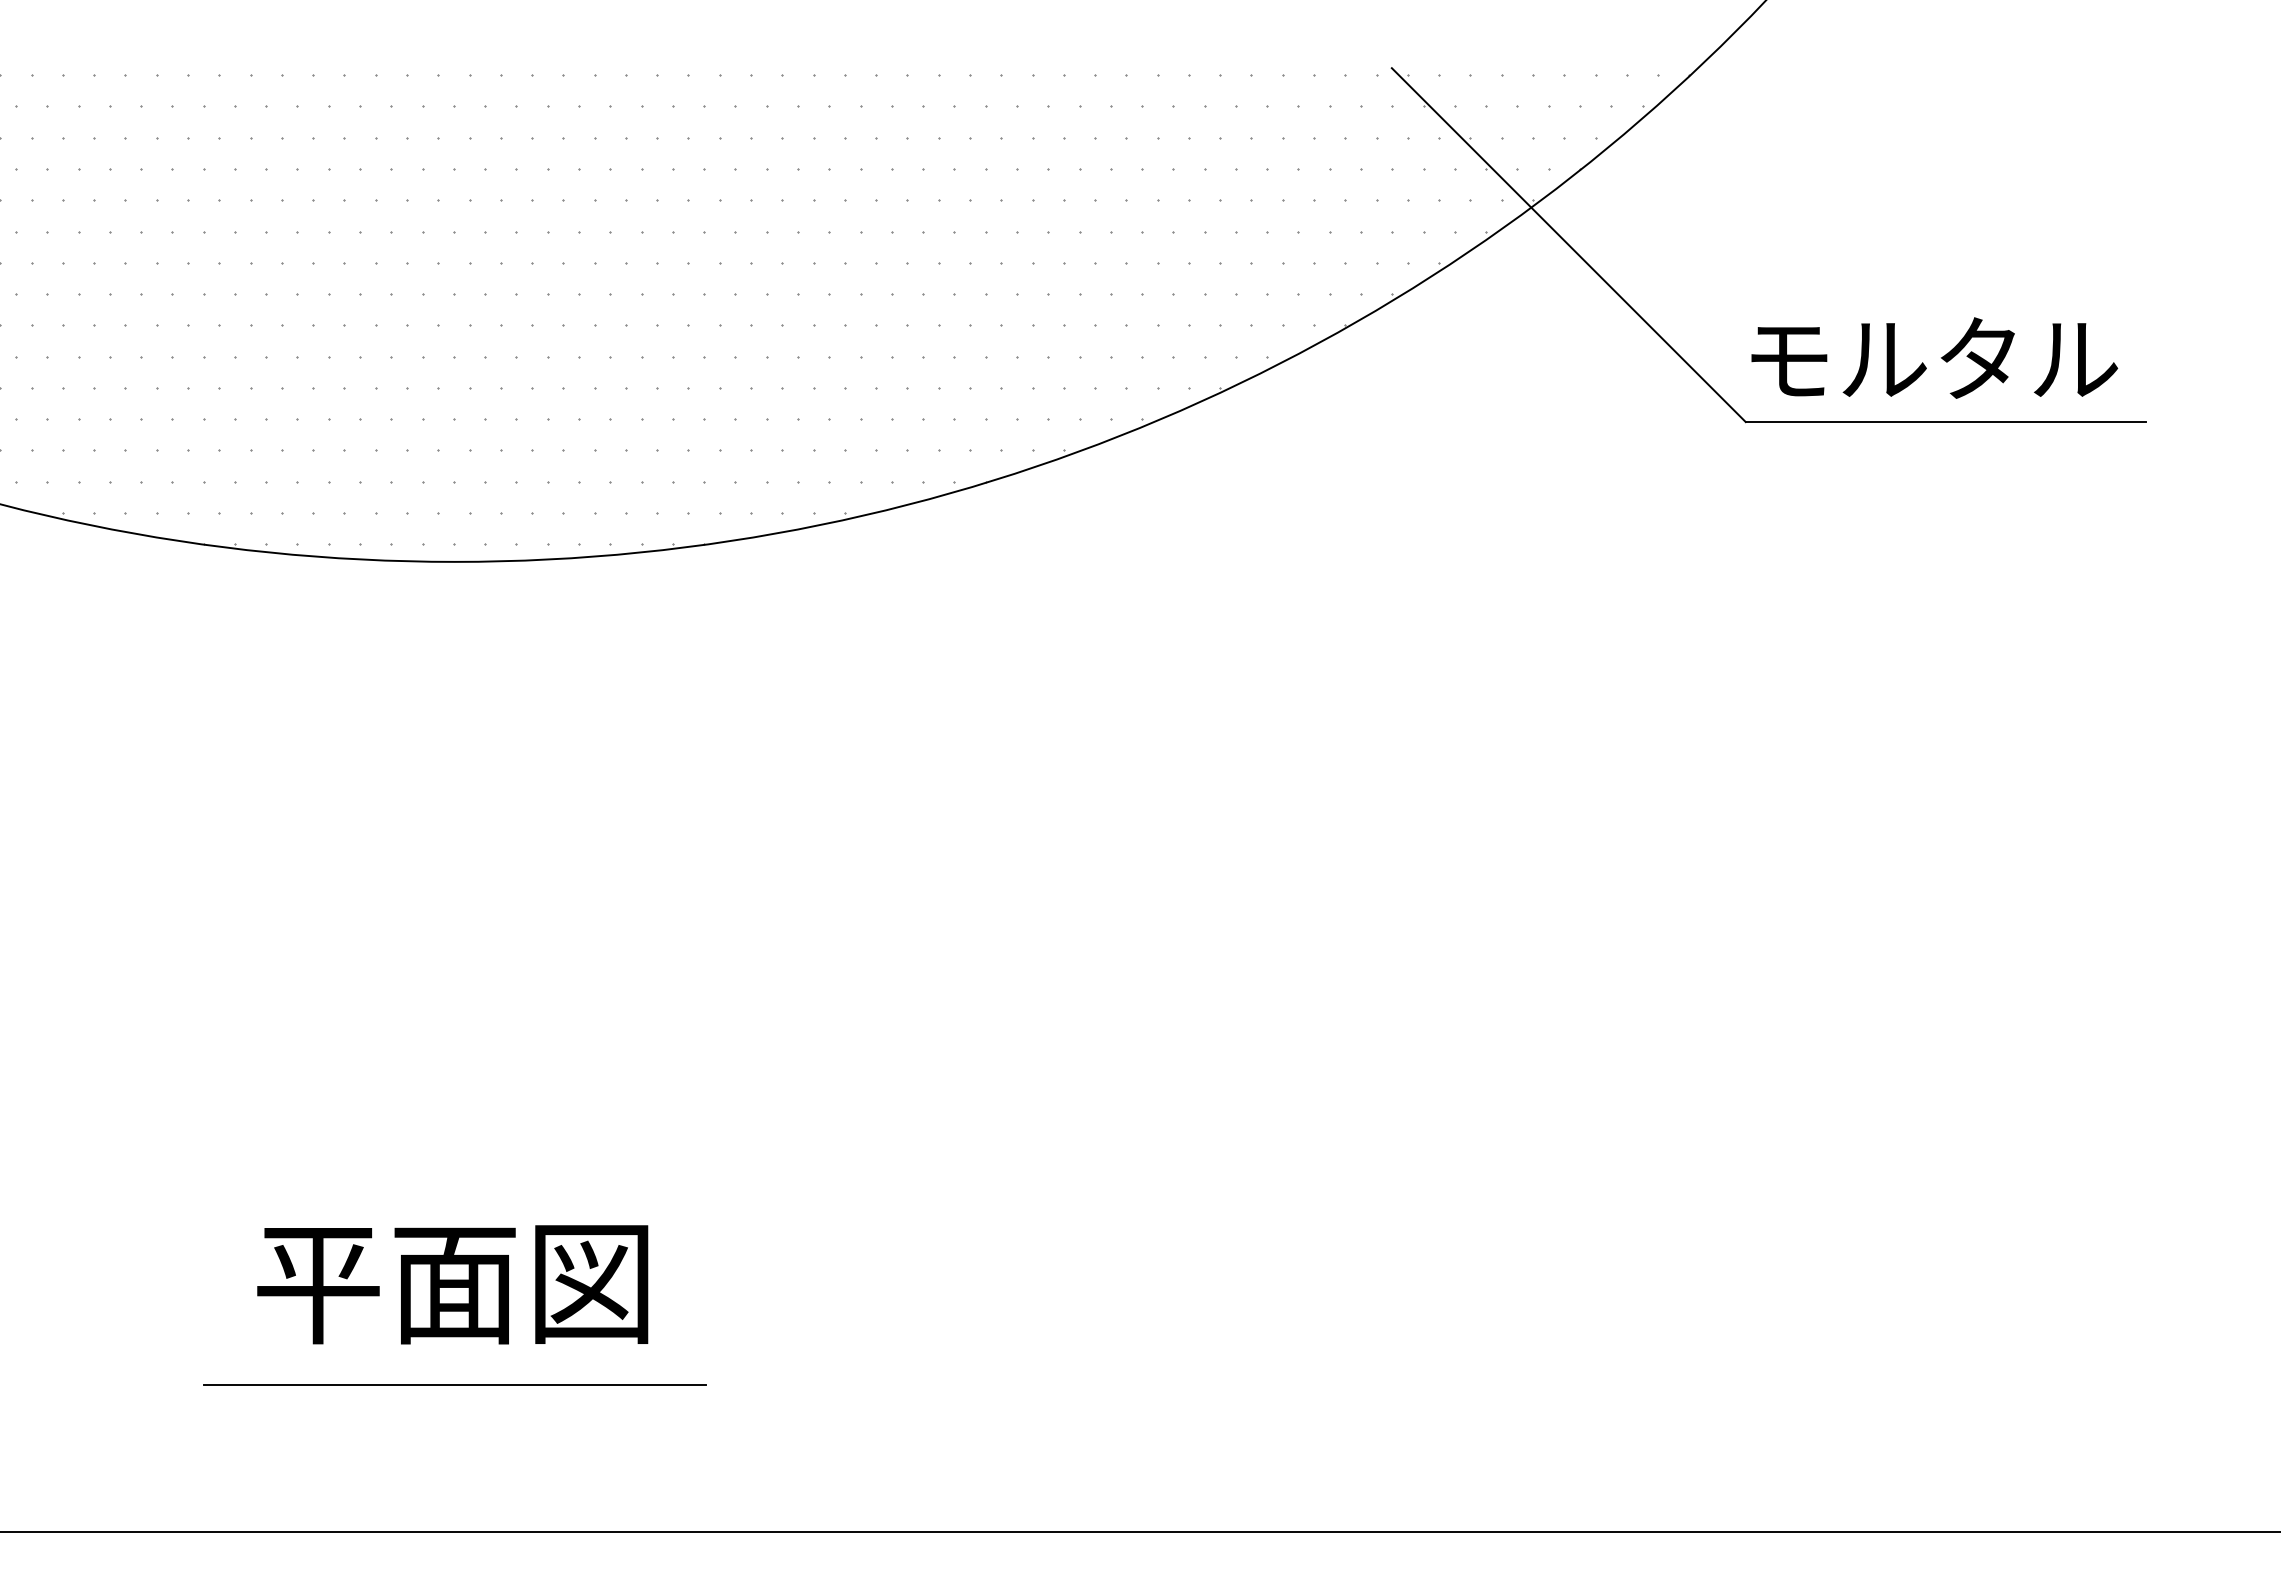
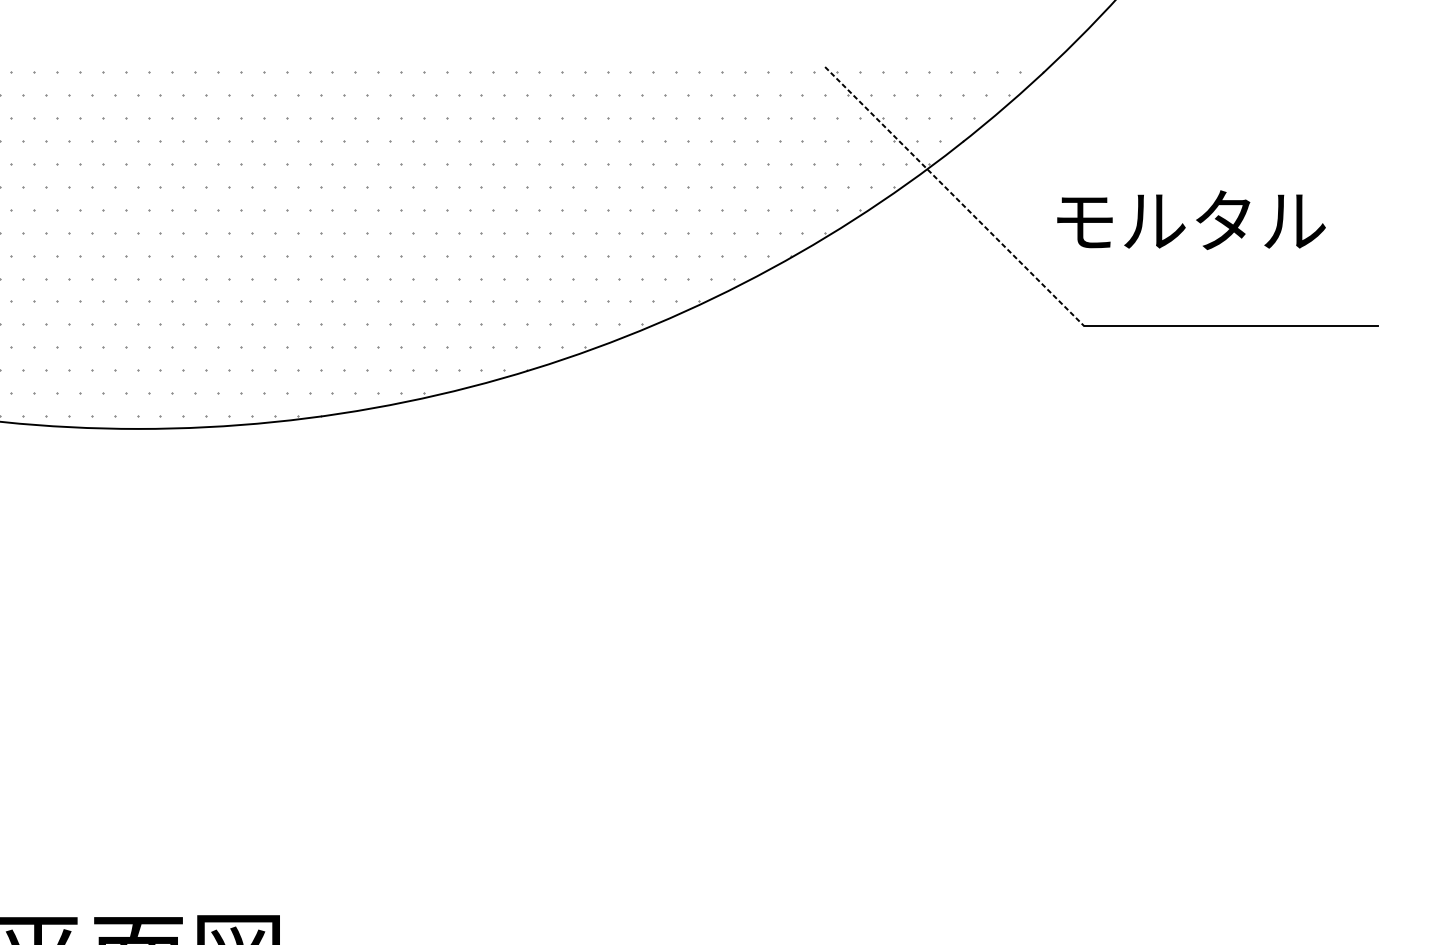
line: (1569, 245) -> (955, 197), solid -> dashed
text: (1934, 357) -> (1191, 219), moved

